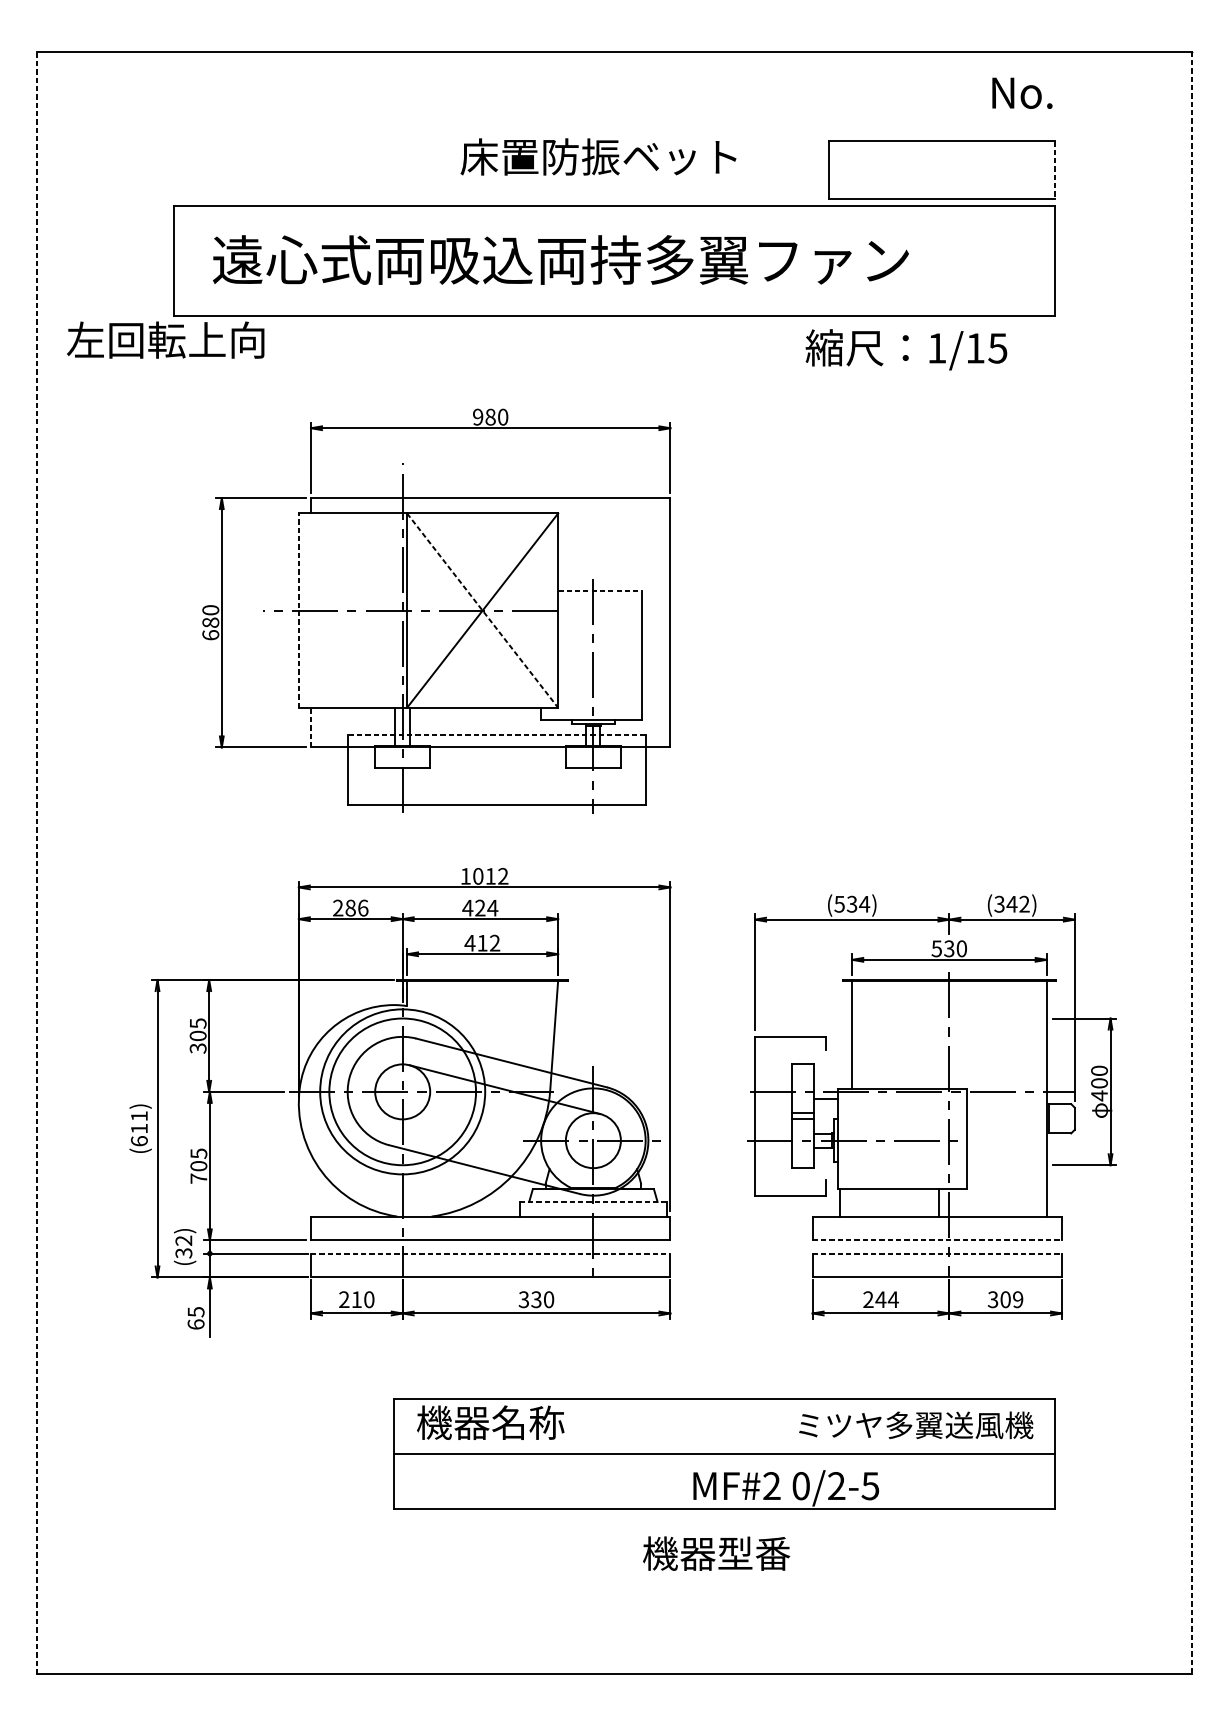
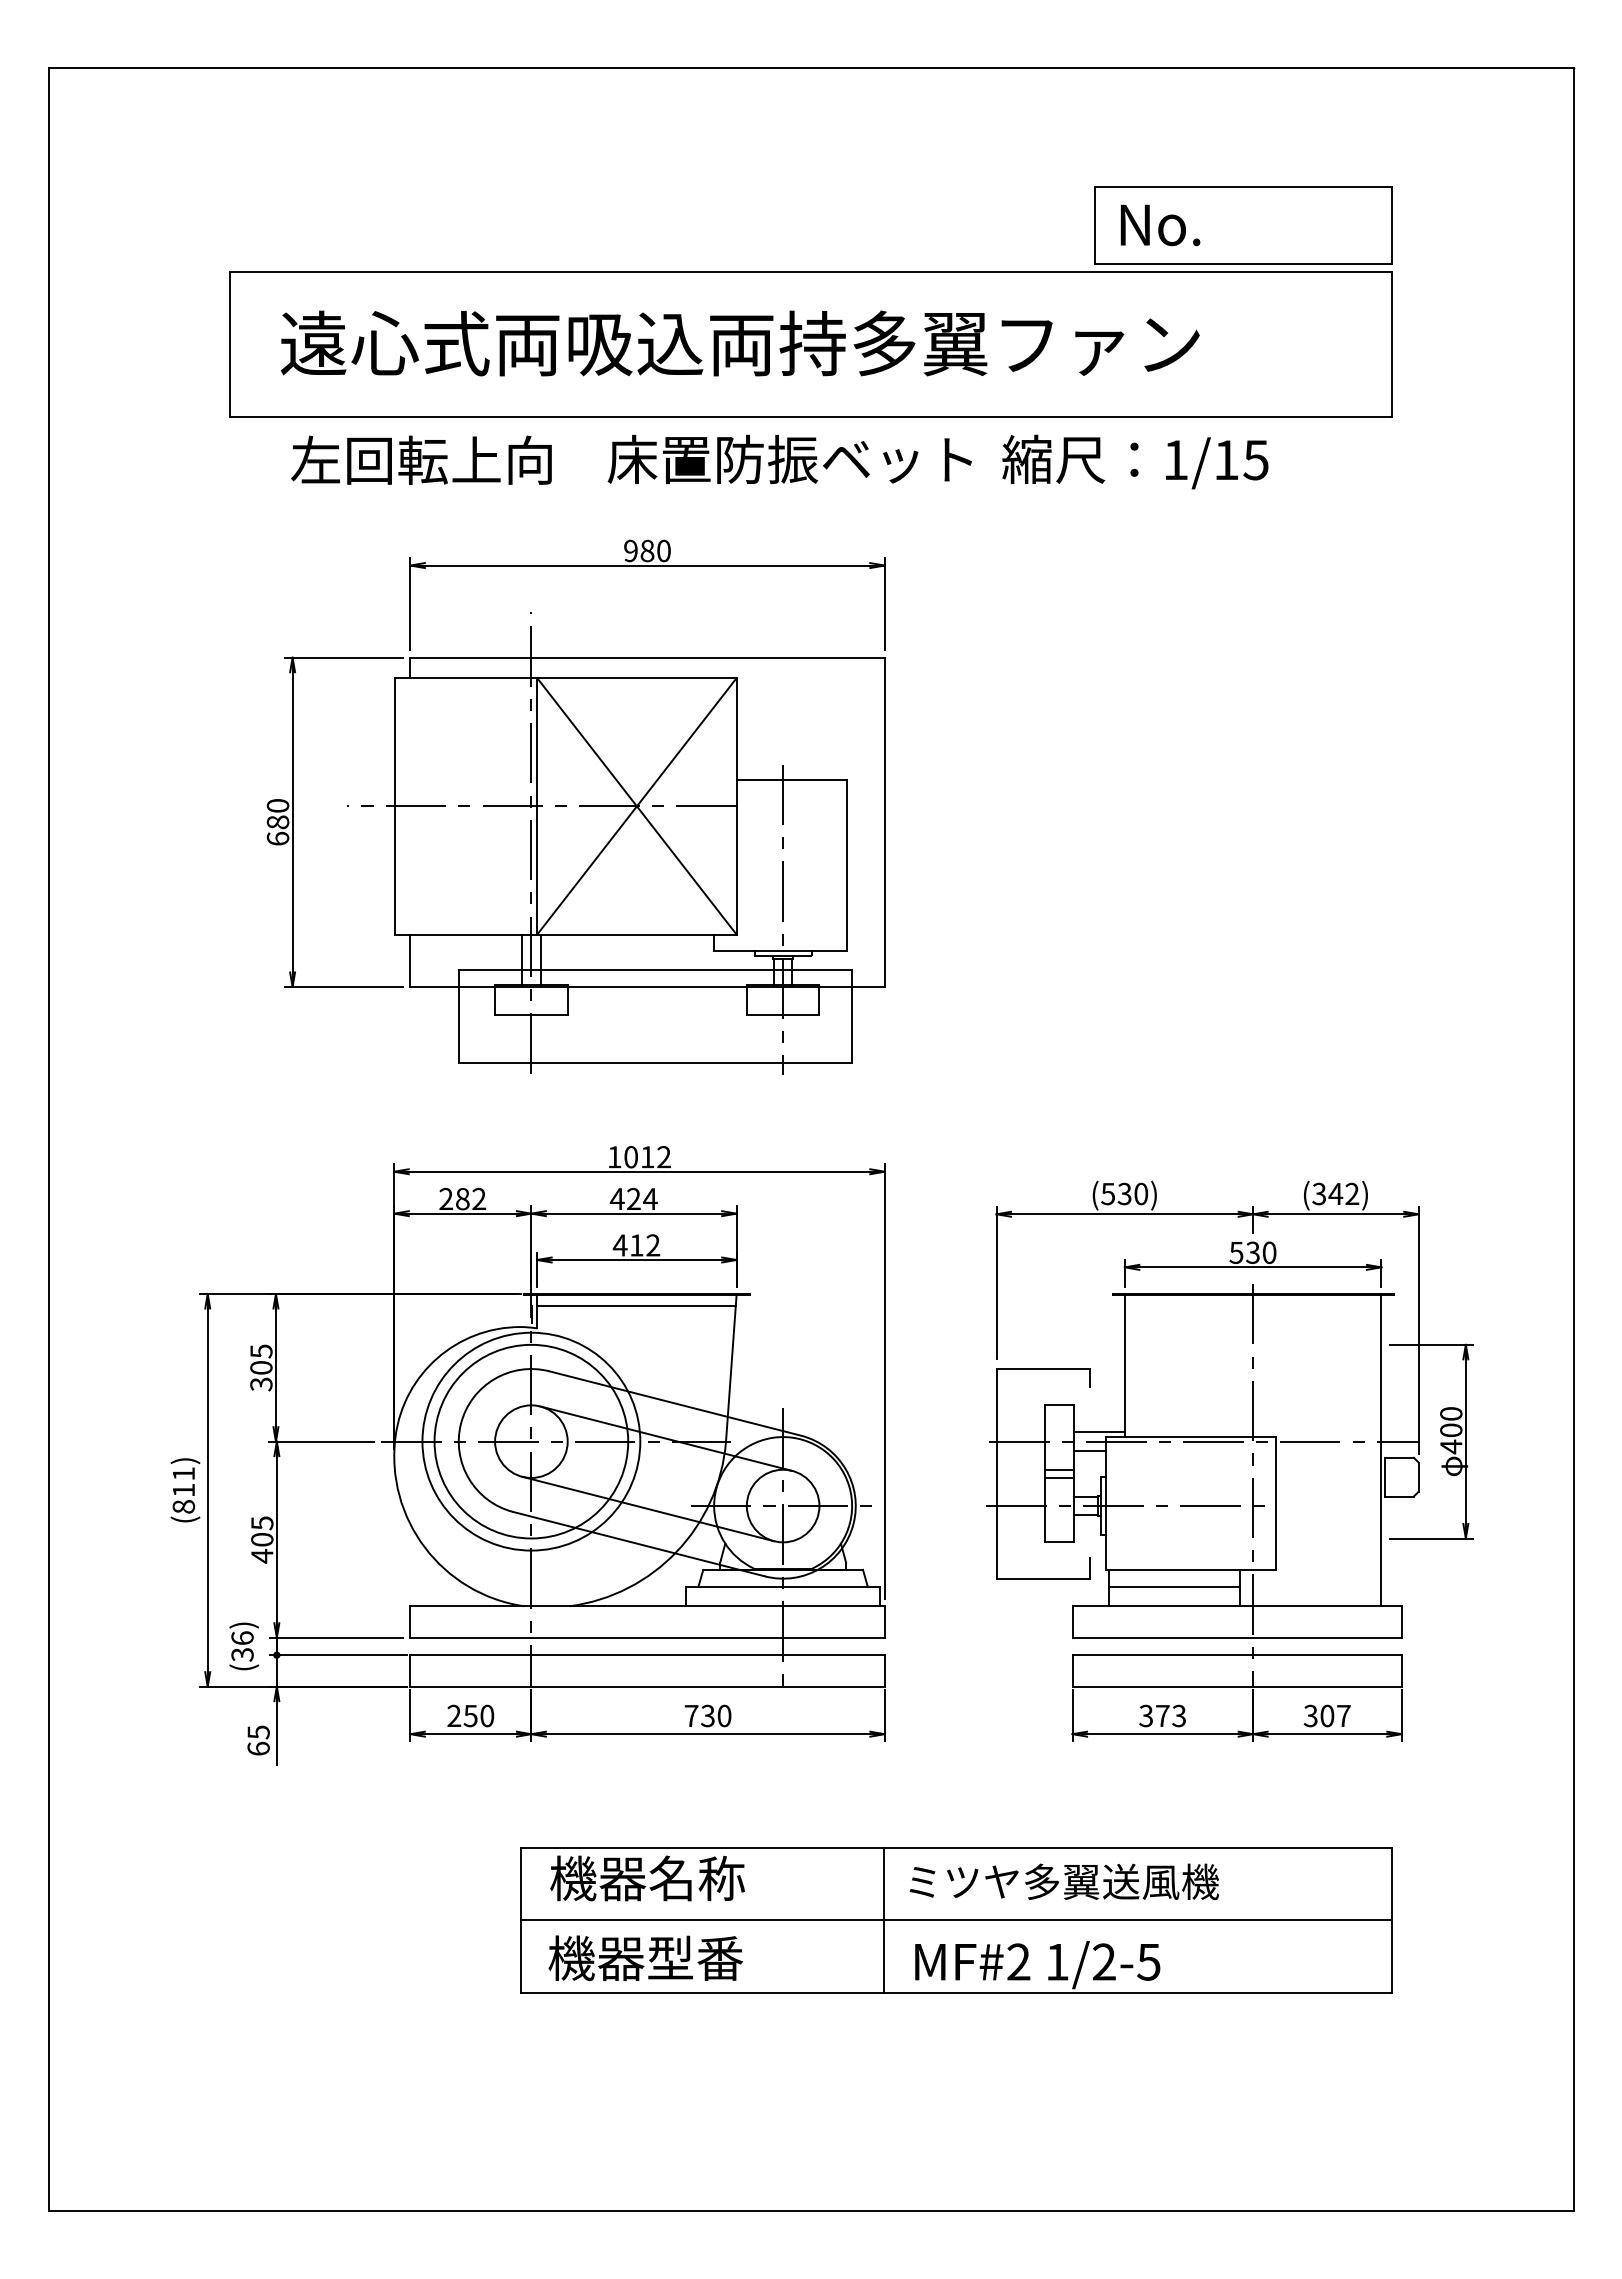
text: (1022, 93) -> (1160, 225), moved
text: (598, 157) -> (789, 459), moved
line: (1054, 170) -> (1391, 225), dashed -> solid
text: (165, 339) -> (421, 459), moved
text: (906, 349) -> (1135, 461), moved
line: (600, 591) -> (792, 780), dashed -> solid
line: (299, 609) -> (394, 805), dashed -> solid
line: (483, 610) -> (637, 806), dashed -> solid
line: (311, 727) -> (410, 960), dashed -> solid
line: (496, 734) -> (655, 970), dashed -> solid
line: (36, 863) -> (48, 1139), dashed -> solid
line: (1192, 863) -> (1573, 1139), dashed -> solid
text: (864, 903) -> (1140, 1193), (534) -> (530)
text: (363, 907) -> (479, 1198), 286 -> 282
line: (482, 989) -> (636, 1306), added
line: (833, 1084) -> (1099, 1431), added
text: (139, 1141) -> (183, 1506), (611) -> (811)
line: (491, 1142) -> (648, 1508), added
text: (199, 1178) -> (262, 1555), 705 -> 405
line: (593, 1201) -> (783, 1586), dashed -> solid
line: (889, 1201) -> (1174, 1586), added
text: (183, 1240) -> (242, 1638), (32) -> (36)
line: (937, 1240) -> (1237, 1637), dashed -> solid
line: (491, 1253) -> (648, 1655), dashed -> solid
line: (937, 1253) -> (1237, 1655), dashed -> solid
text: (523, 1299) -> (691, 1715), 330 -> 730
text: (880, 1299) -> (1162, 1715), 244 -> 373
text: (1017, 1299) -> (1343, 1715), 309 -> 307
text: (356, 1300) -> (470, 1716), 210 -> 250
text: (915, 1425) -> (1063, 1881), moved
line: (669, 1453) -> (883, 1919), added
text: (801, 1485) -> (1057, 1961), 0/2-5 -> 1/2-5
text: (716, 1553) -> (645, 1957), moved

